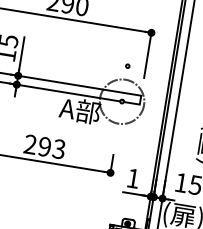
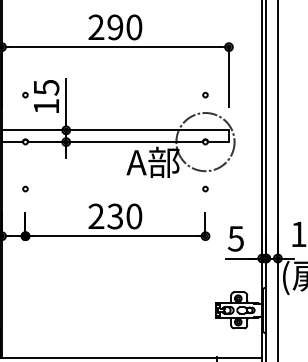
circle: (116, 136) -> (205, 188), added
text: (51, 148) -> (124, 216), 293 -> 230
text: (132, 178) -> (235, 238), 1 -> 5

